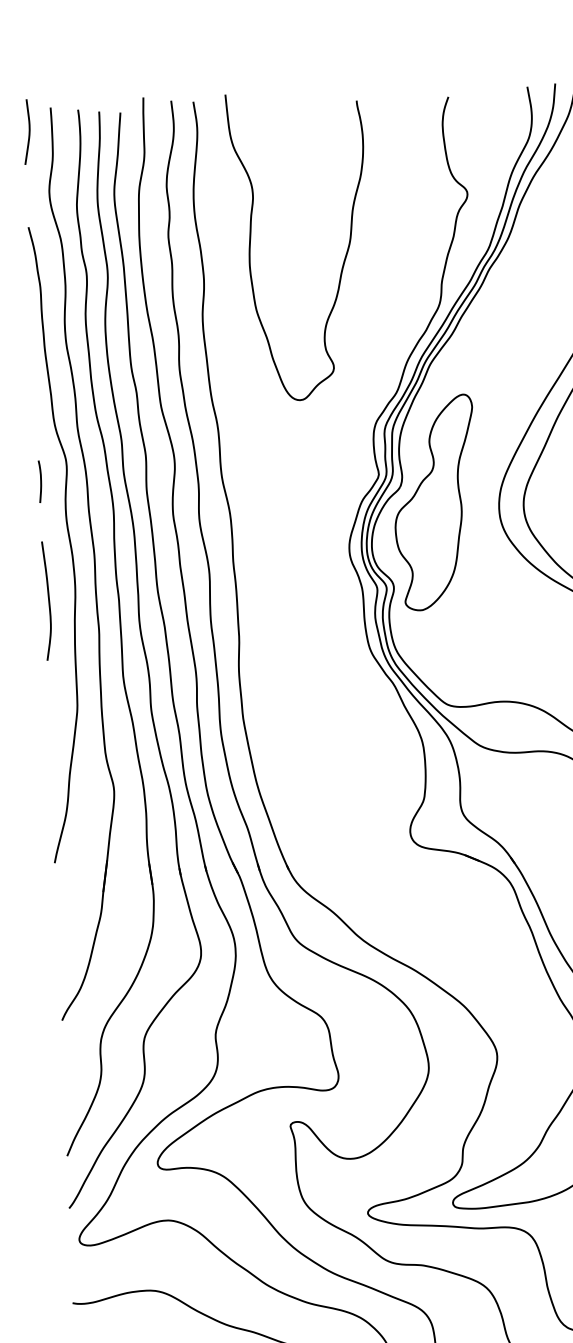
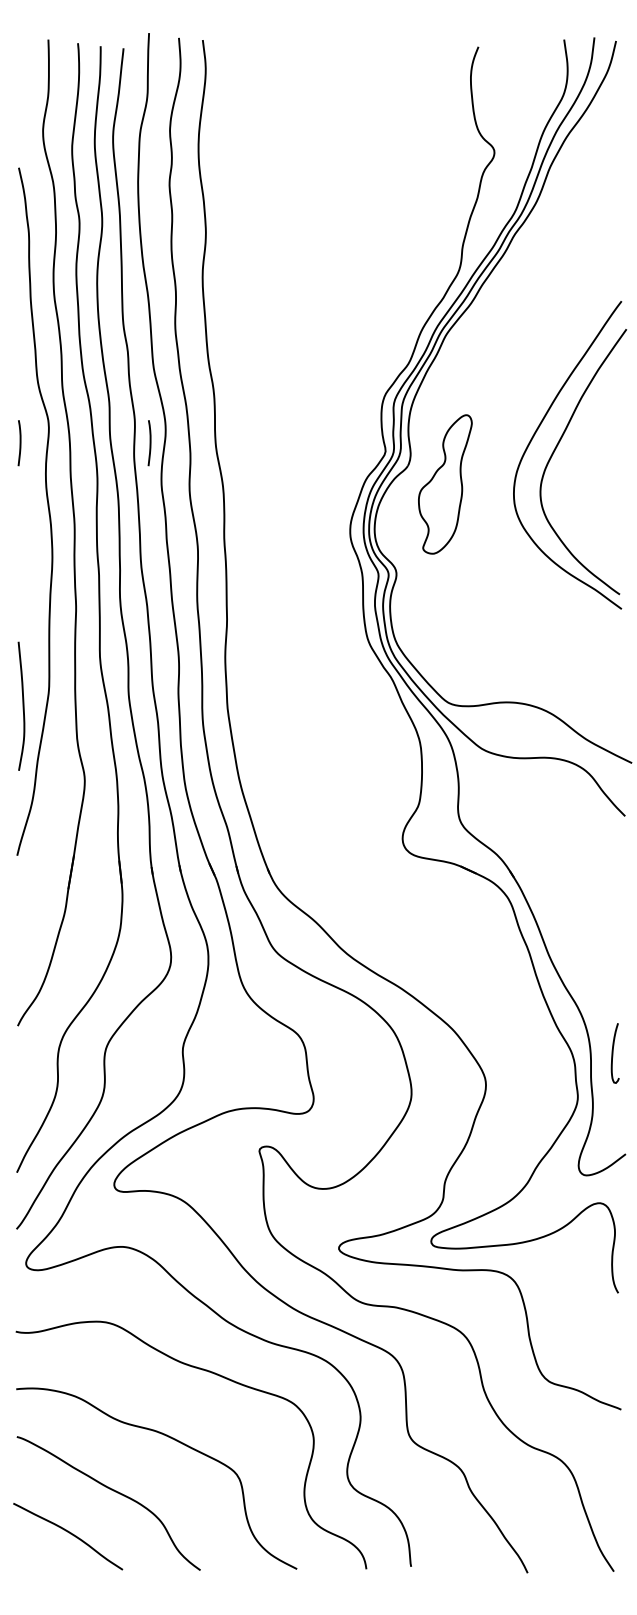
curve: (28, 131) -> (23, 64), removed
curve: (344, 258) -> (358, 216), removed
curve: (160, 476) -> (149, 443), added
part: (435, 502) -> (445, 484), size x0.6
curve: (48, 600) -> (22, 705), moved

